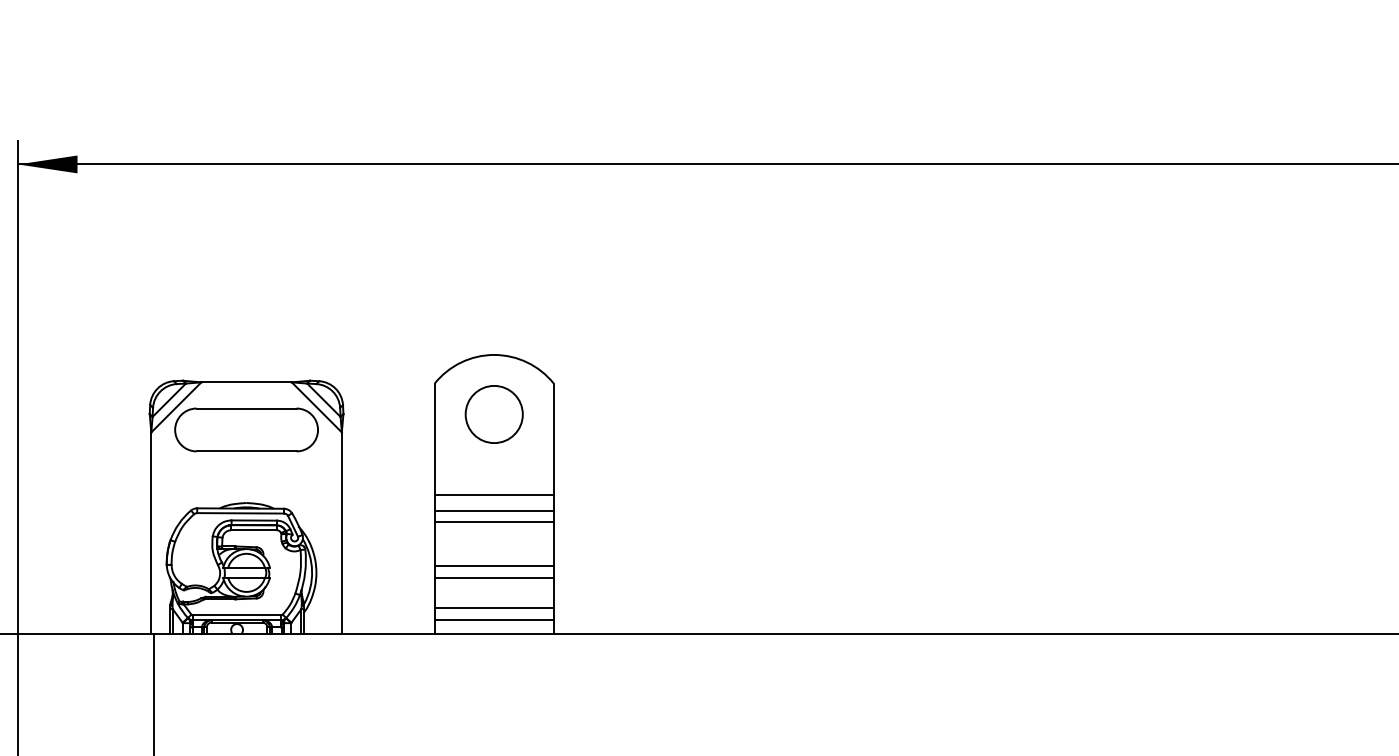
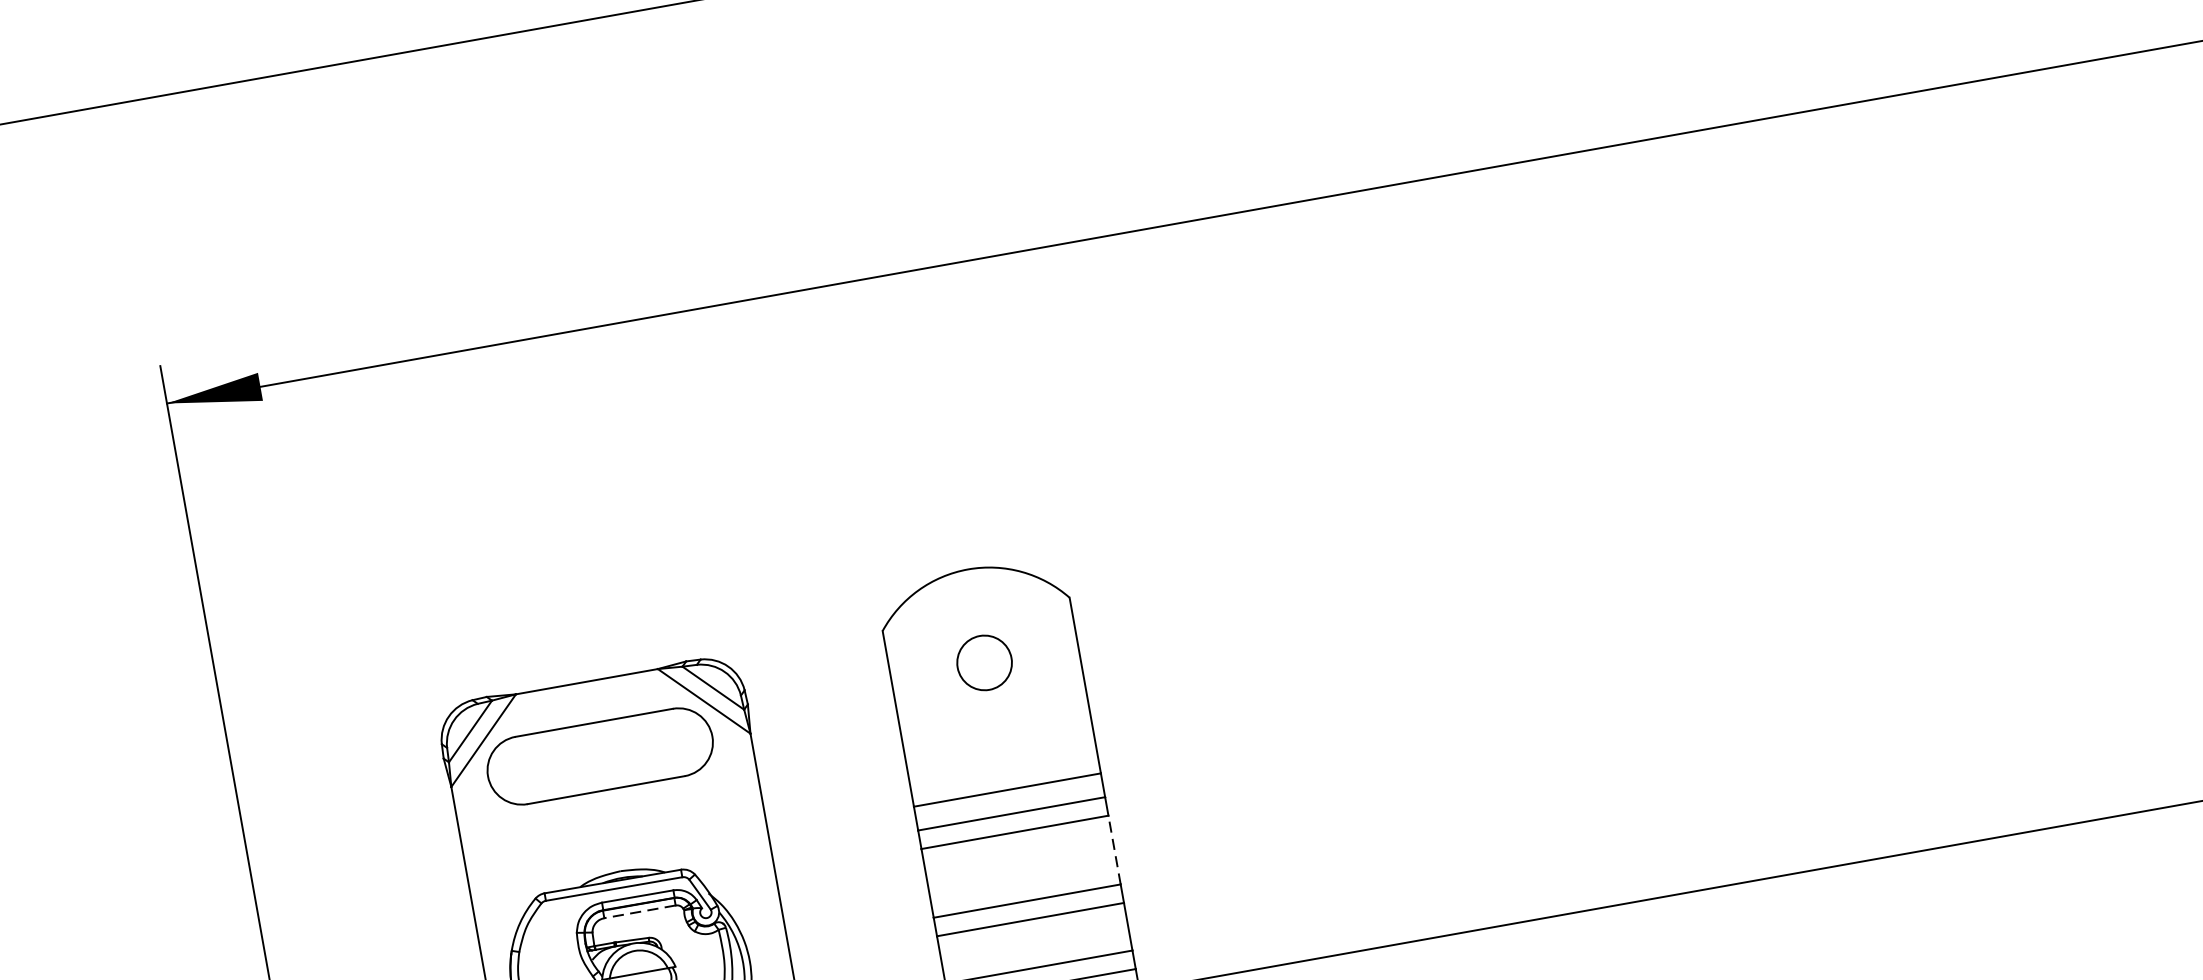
circle: (493, 414) -> (983, 663), size x0.6
line: (254, 530) -> (640, 912), solid -> dashed
line: (553, 544) -> (1114, 850), solid -> dashed

